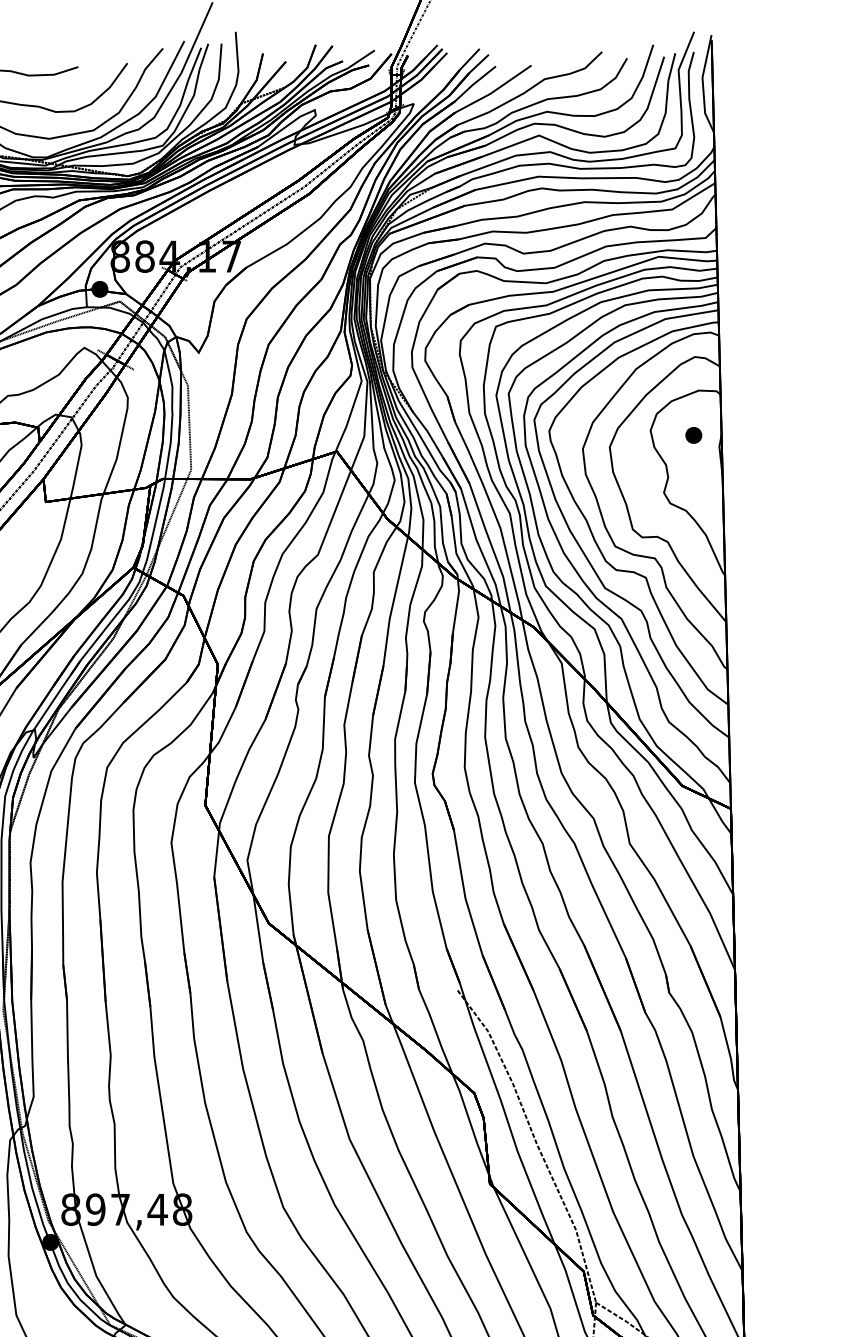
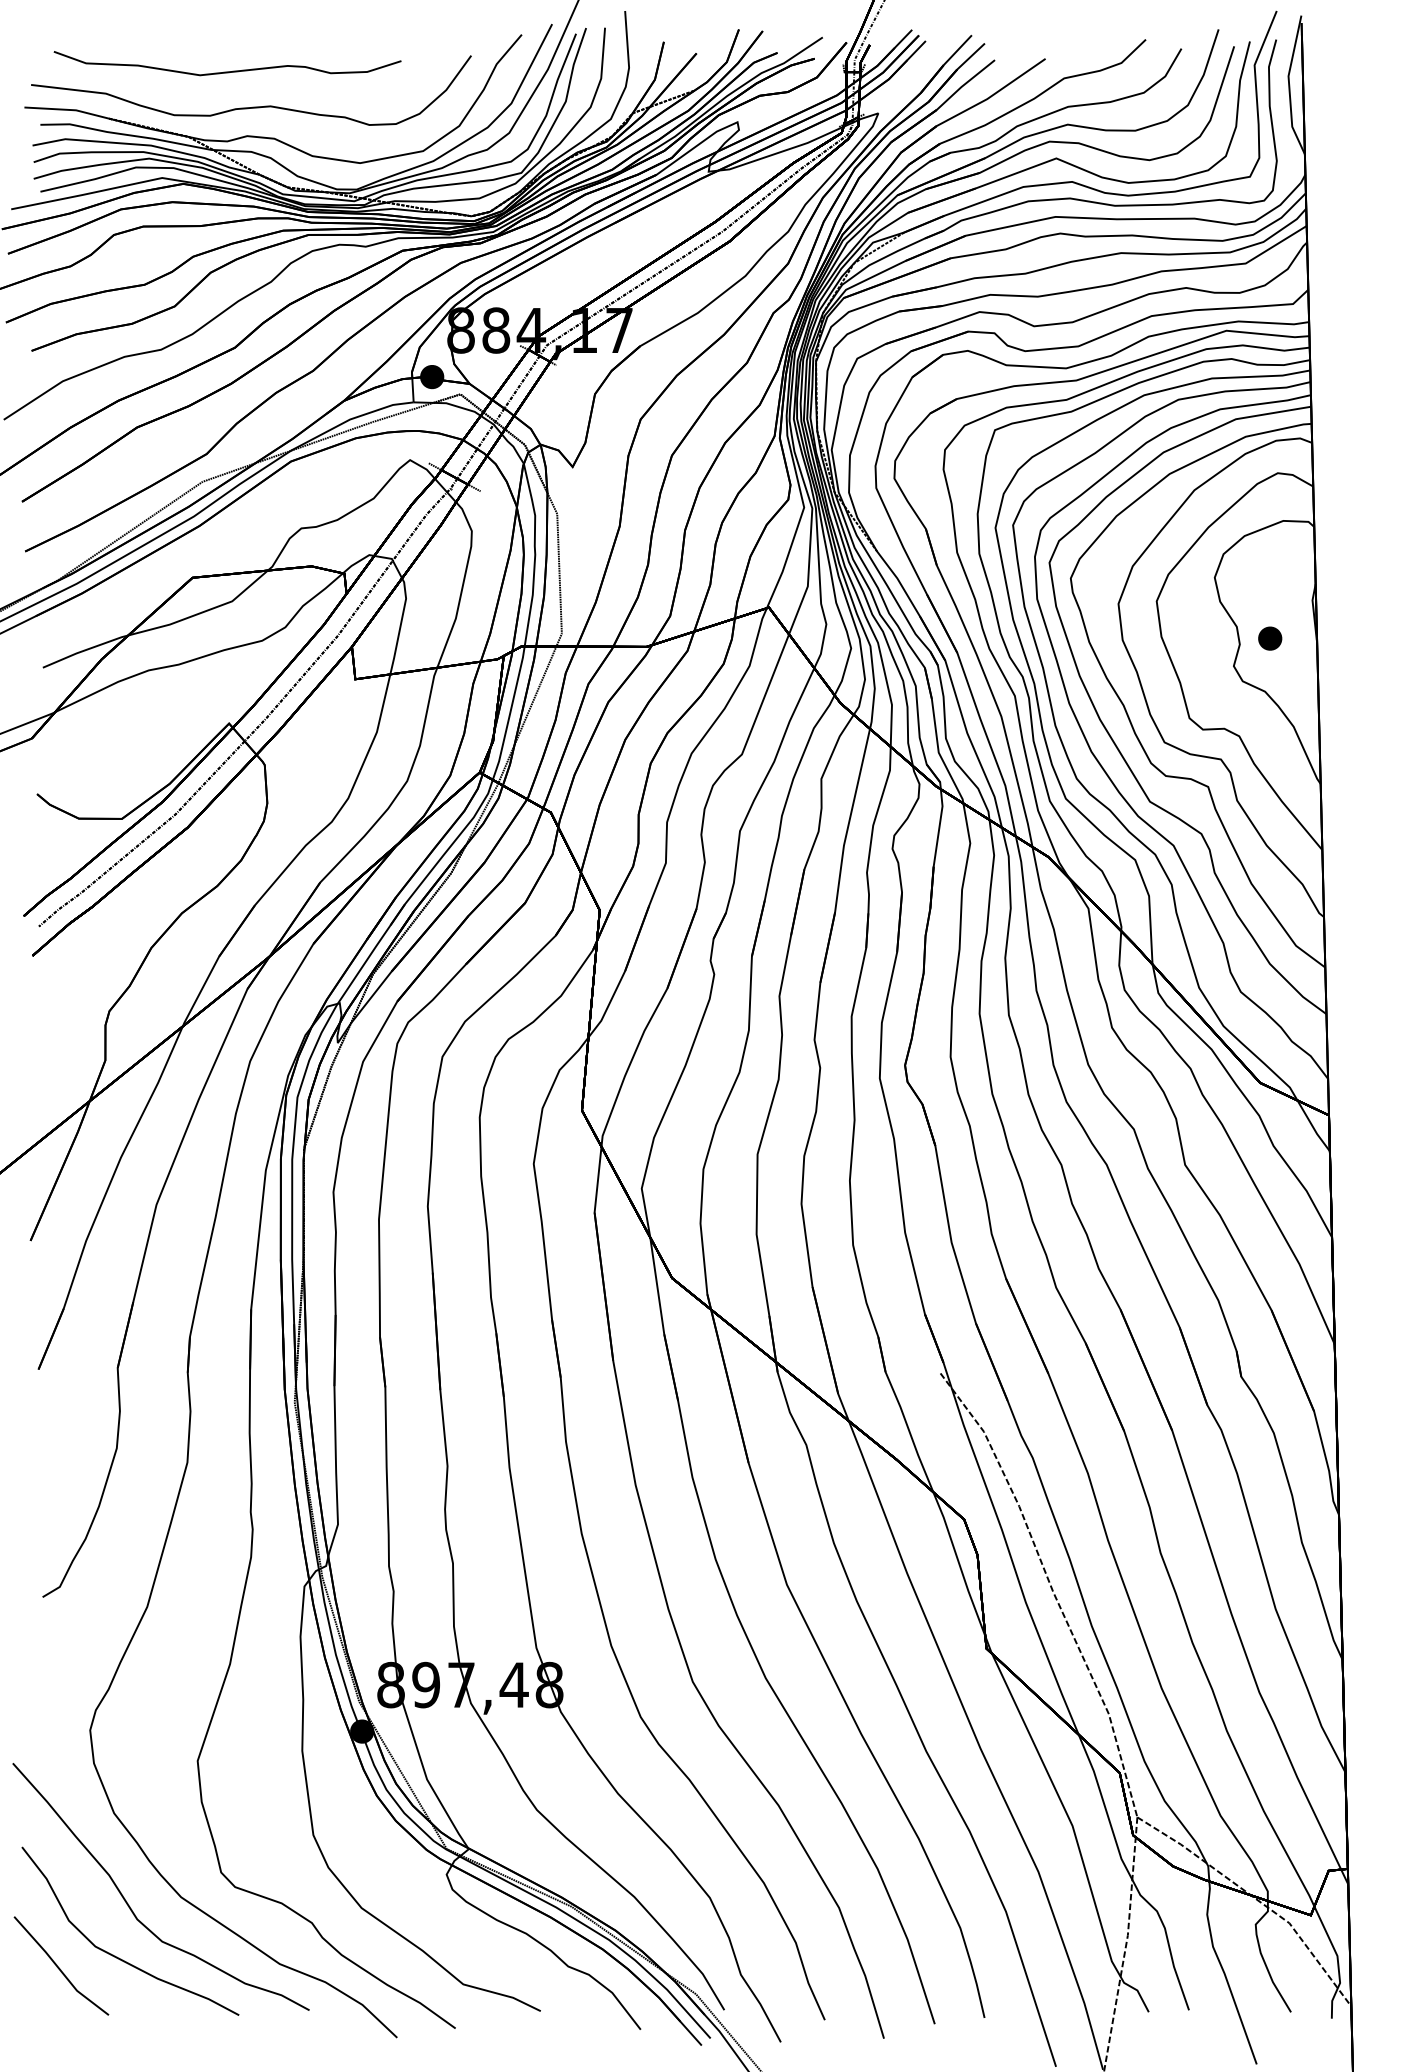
part: (694, 435) -> (1270, 638), moved

